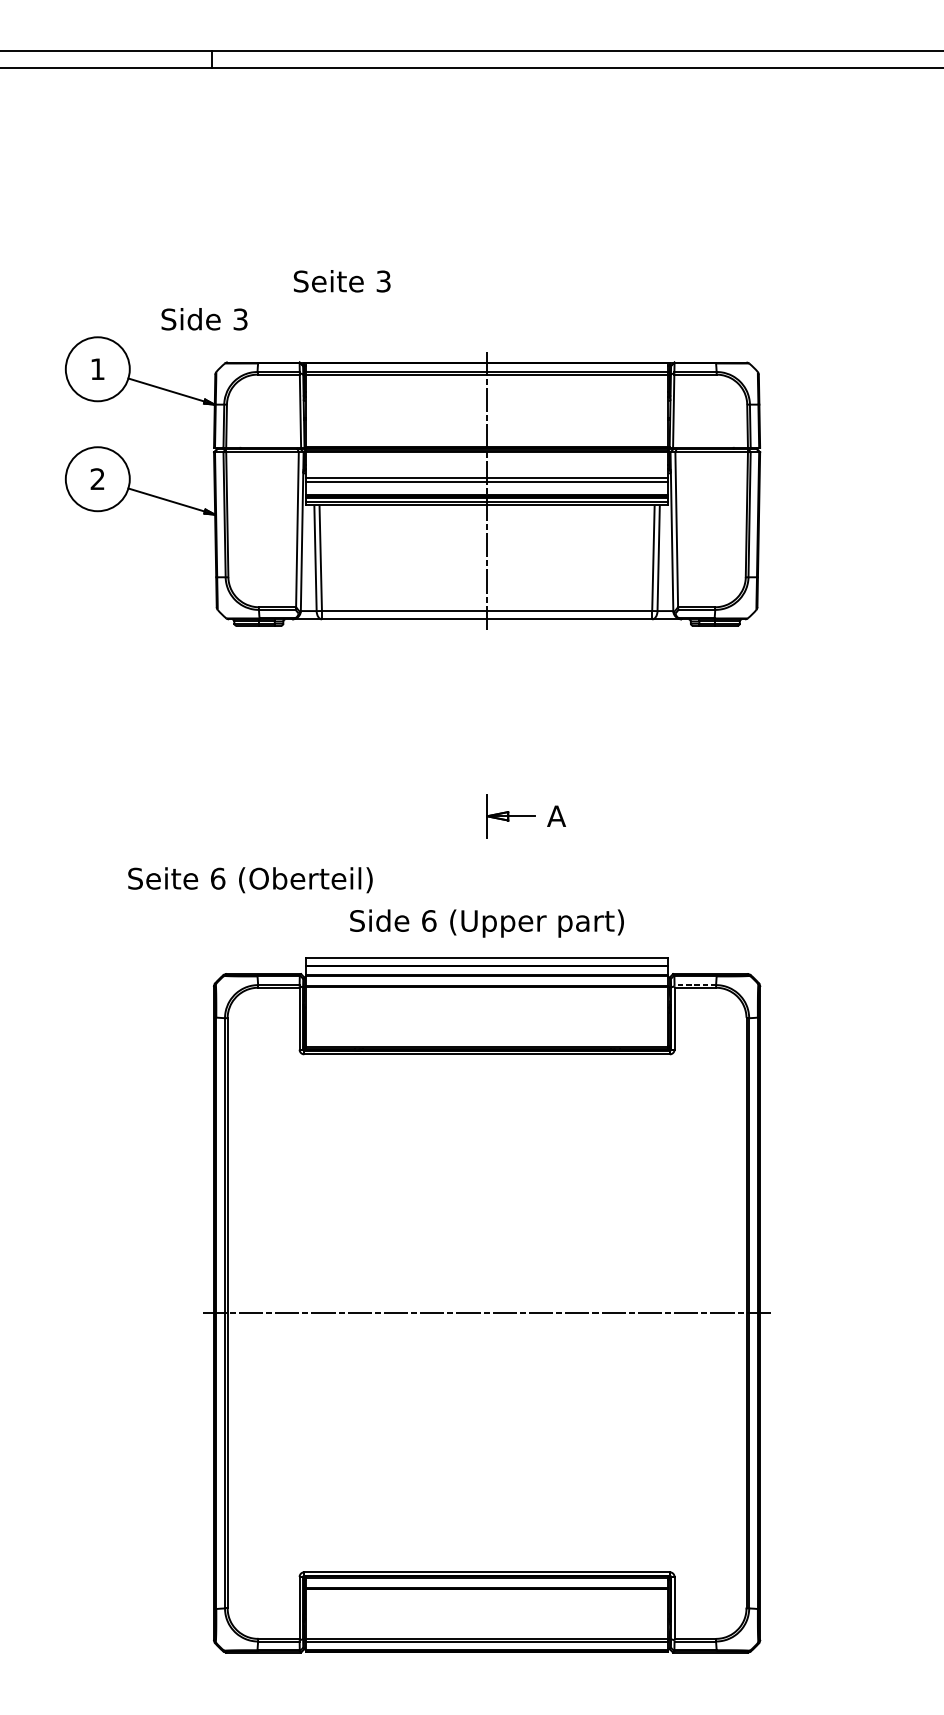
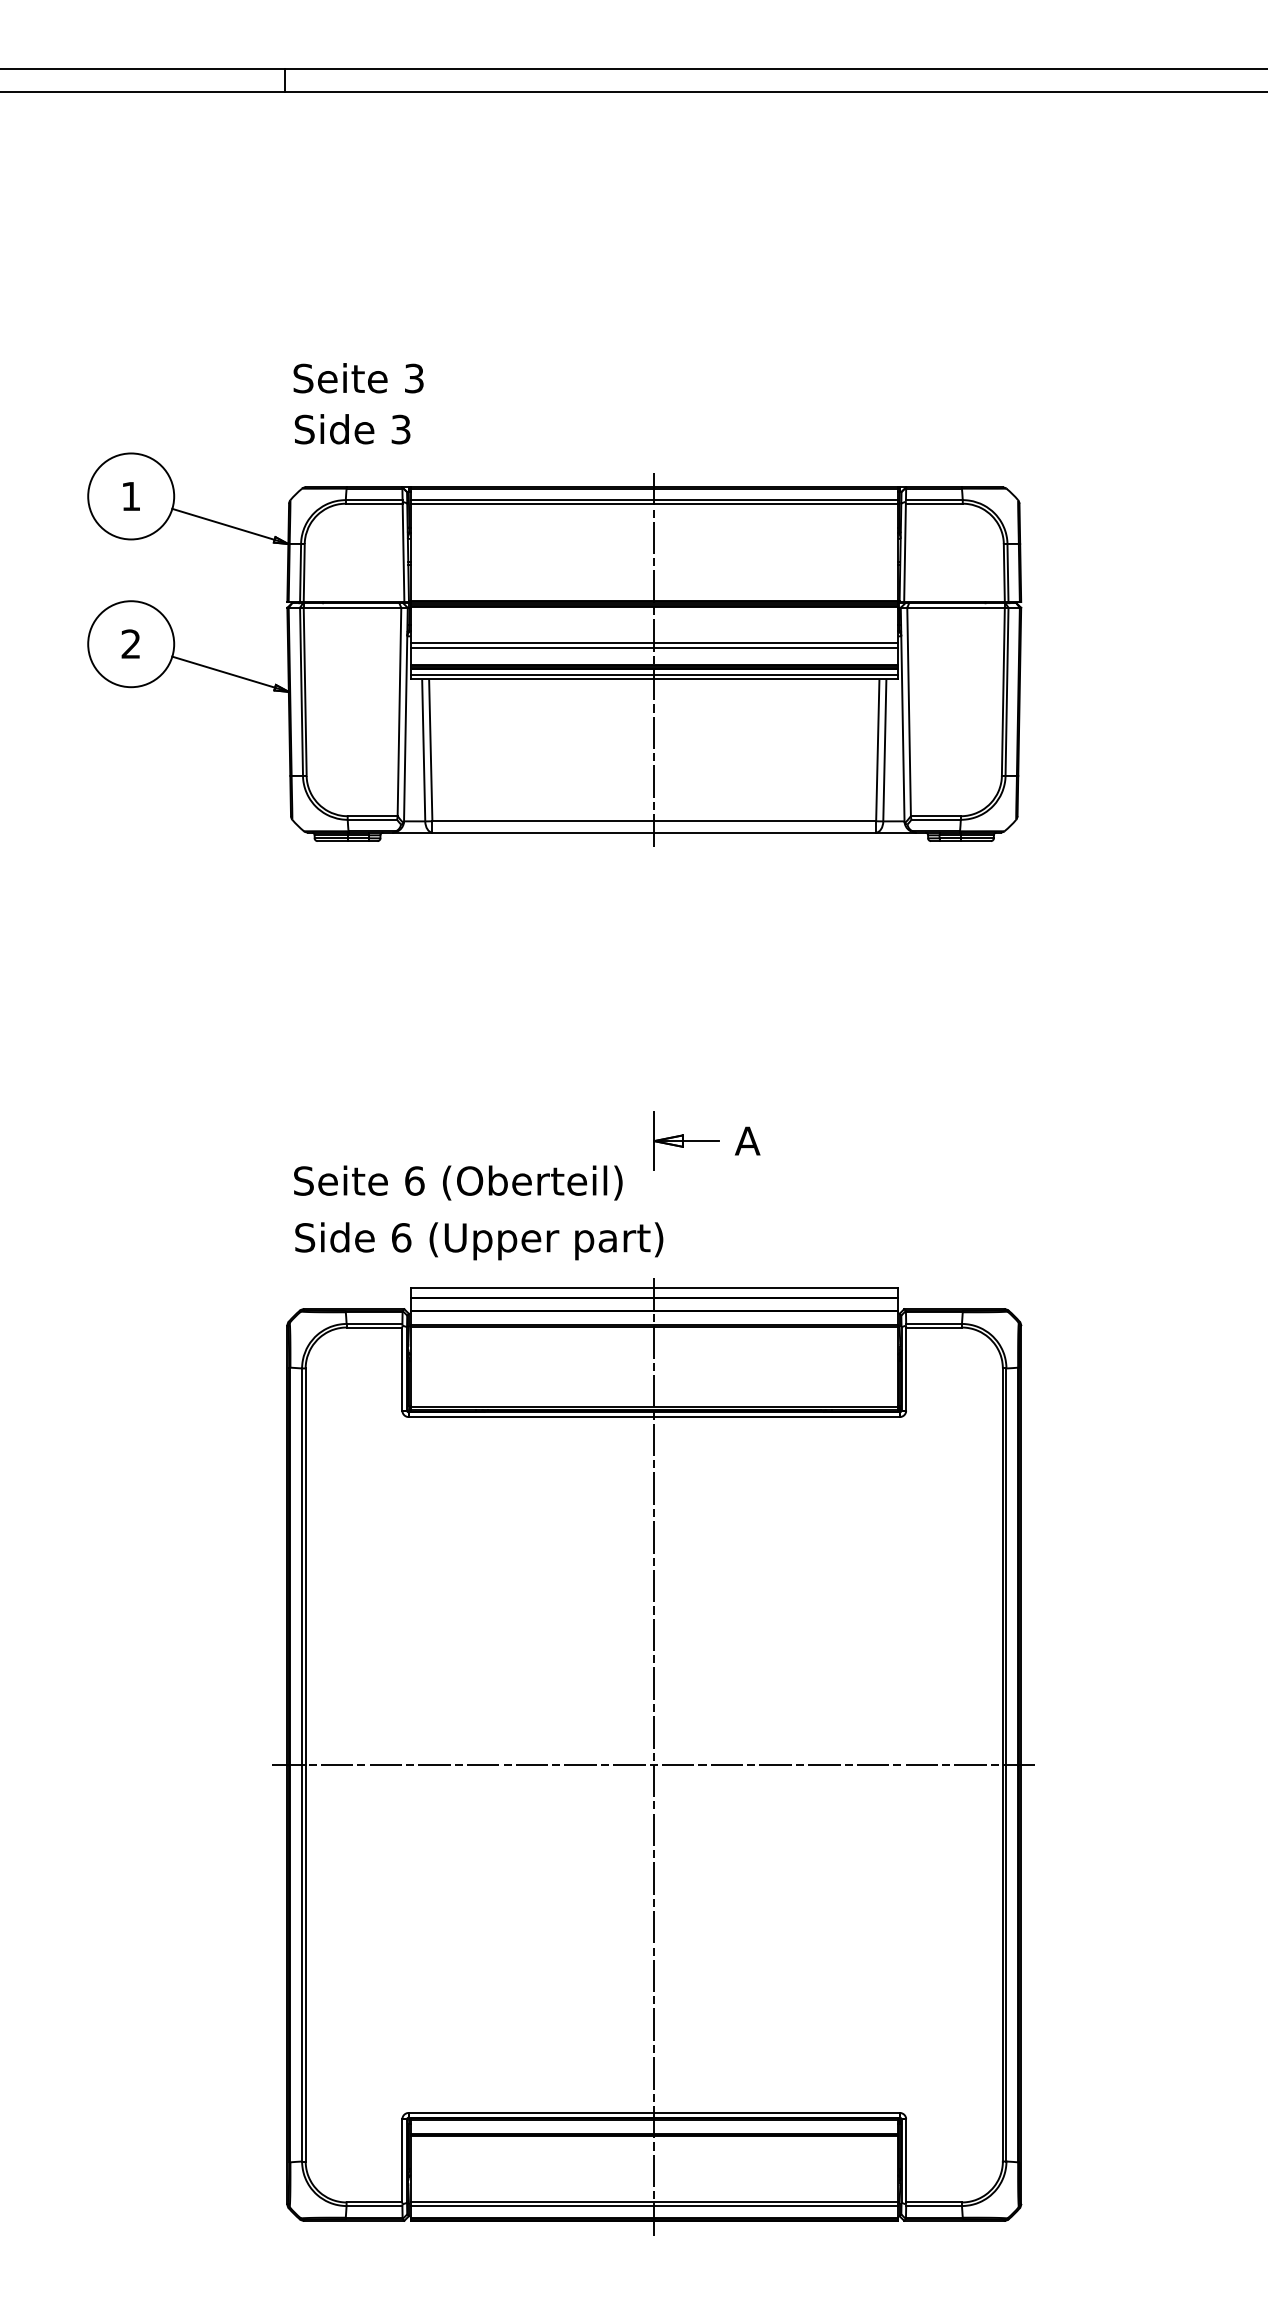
text: (342, 281) -> (358, 378), moved
text: (204, 319) -> (352, 429), moved
part: (525, 815) -> (706, 1140), moved
text: (250, 879) -> (458, 1182), moved
text: (487, 923) -> (479, 1241), moved
line: (695, 984) -> (934, 1323), dashed -> solid
line: (487, 1306) -> (654, 1755), added

